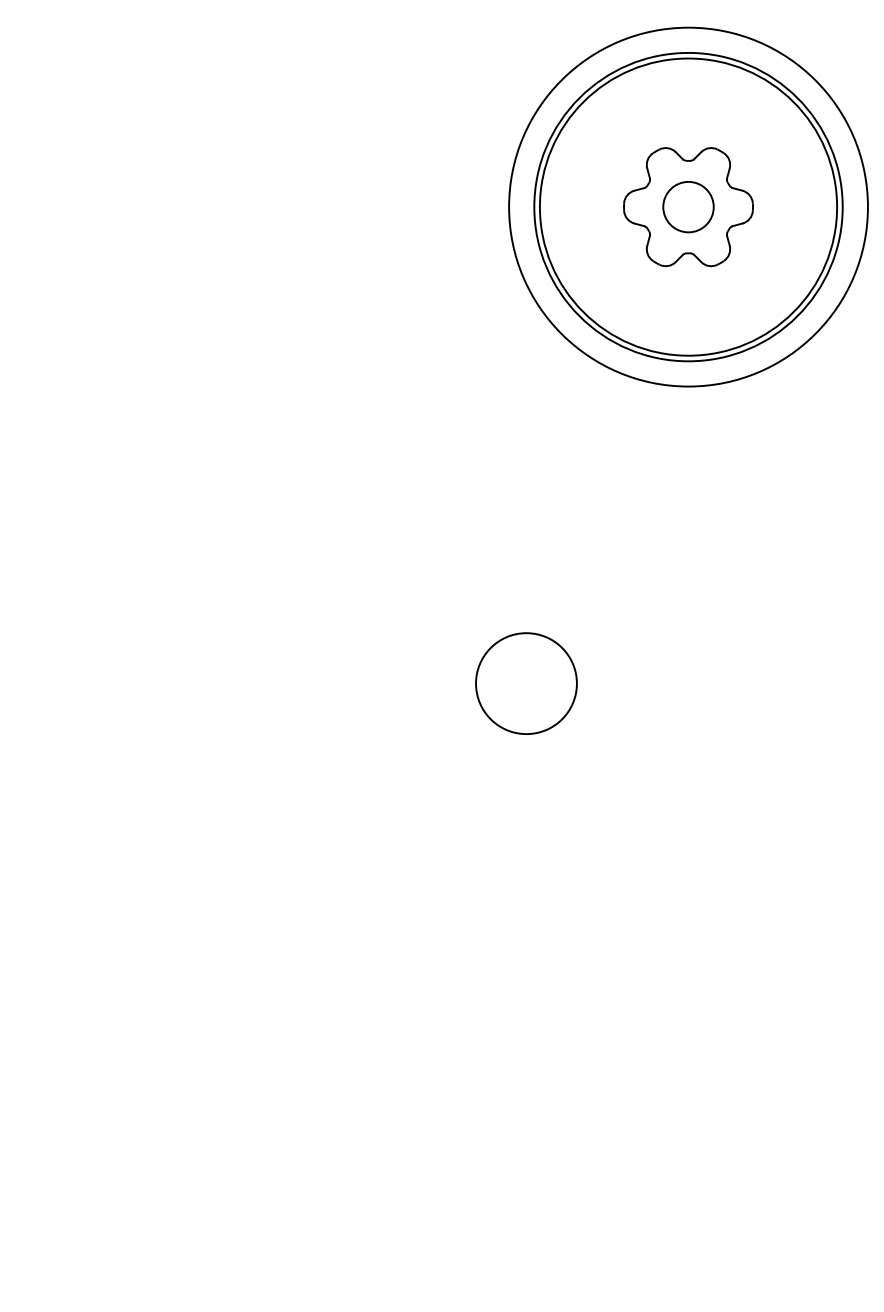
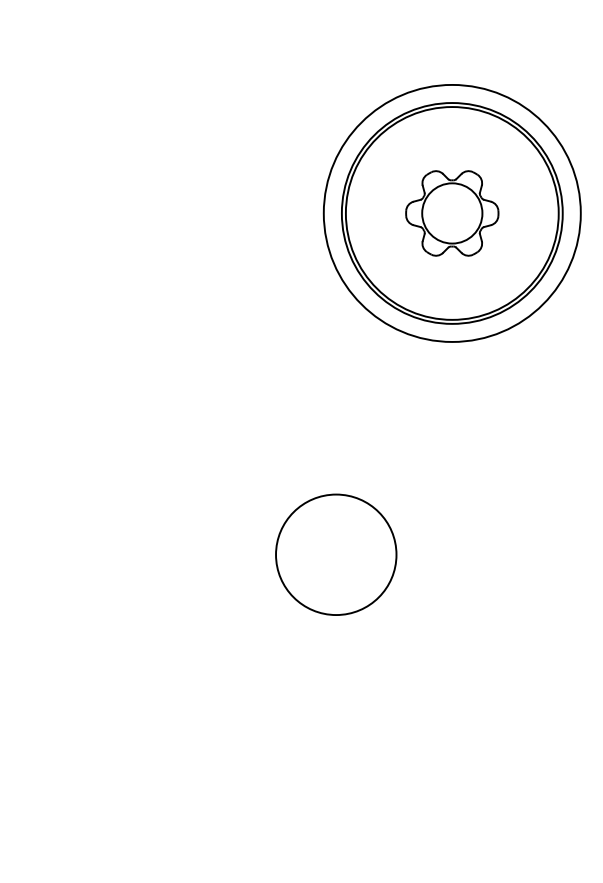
circle: (688, 207) -> (452, 213), size x1.67
circle: (526, 683) -> (336, 554), size x1.67

